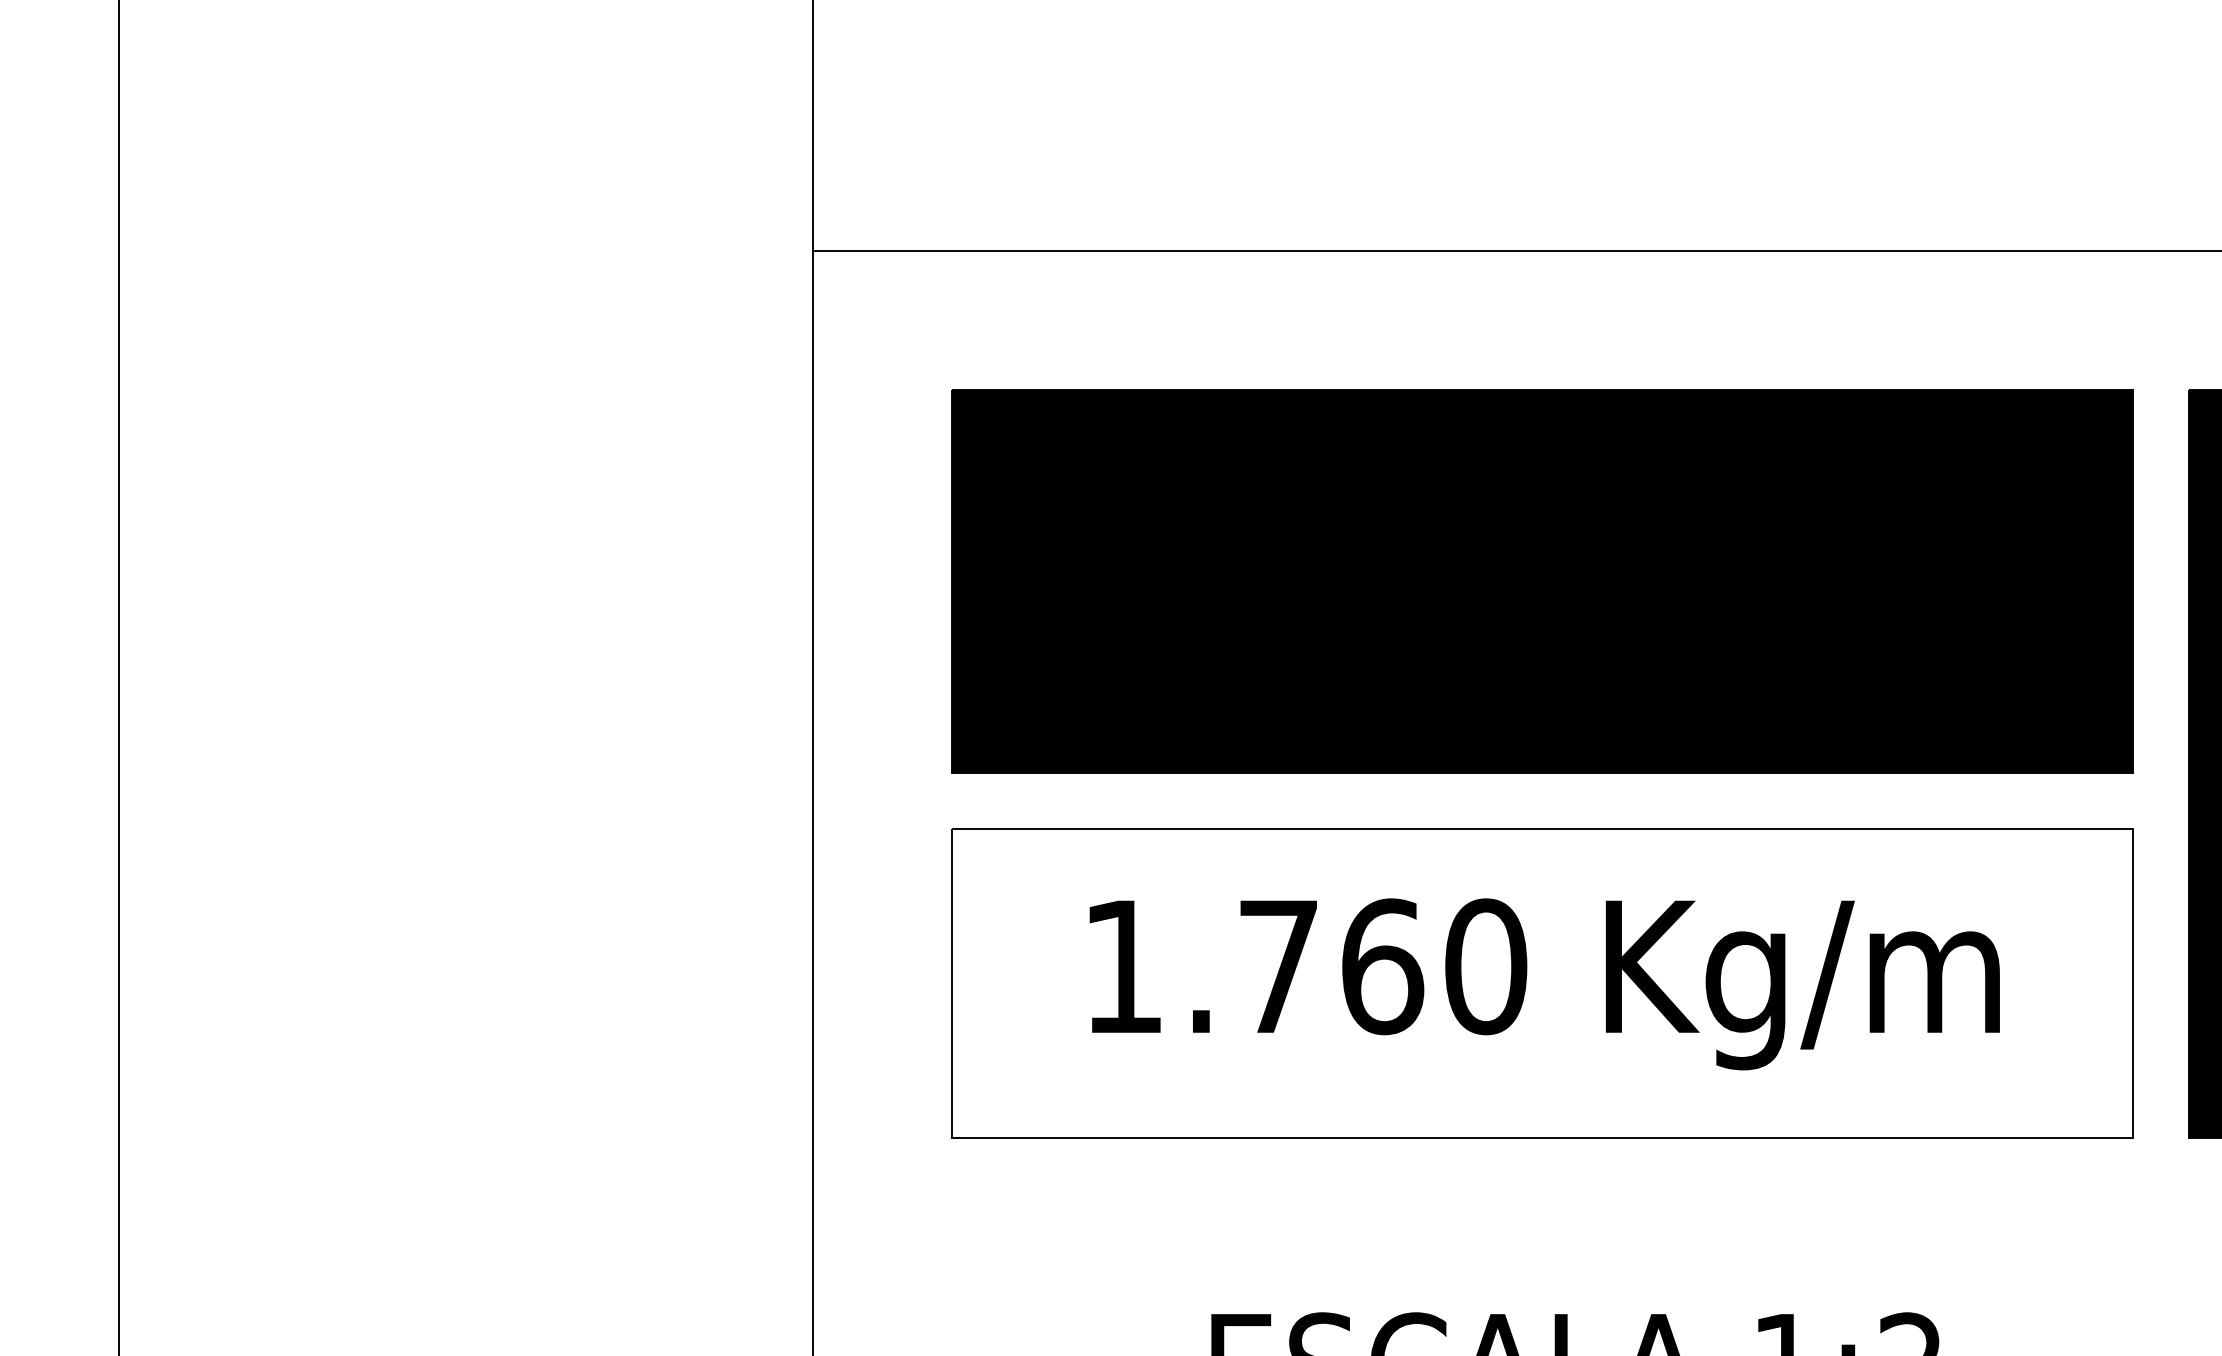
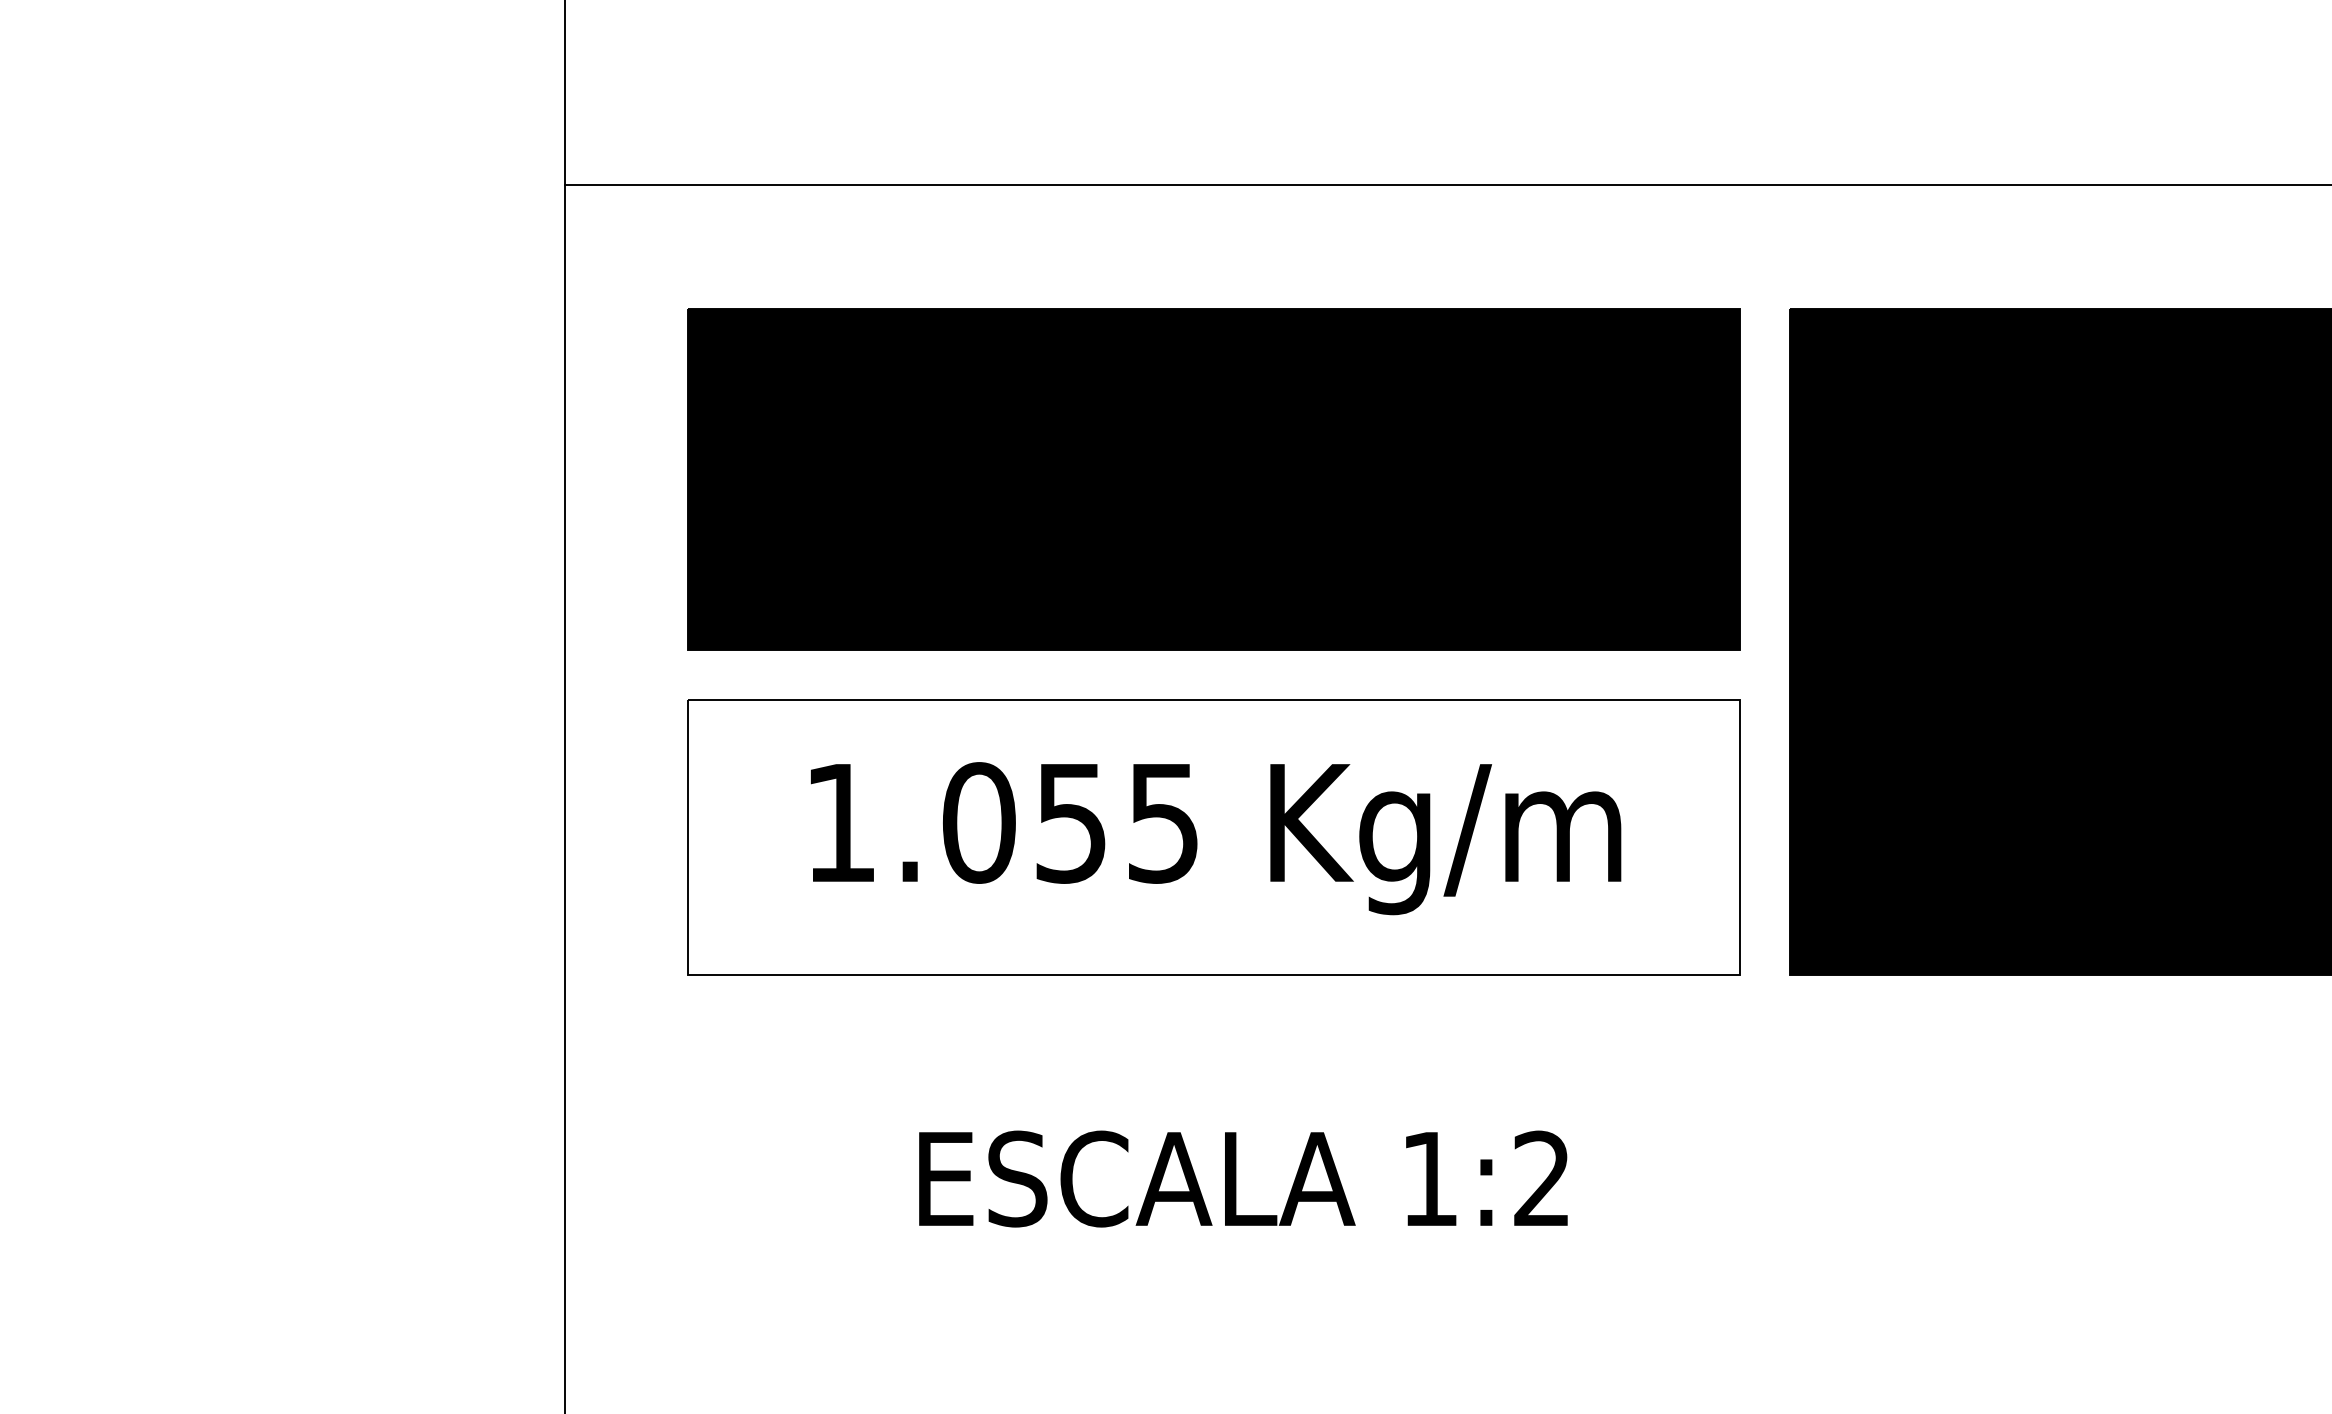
text: (1382, 966) -> (1071, 822), 1.760 -> 1.055

